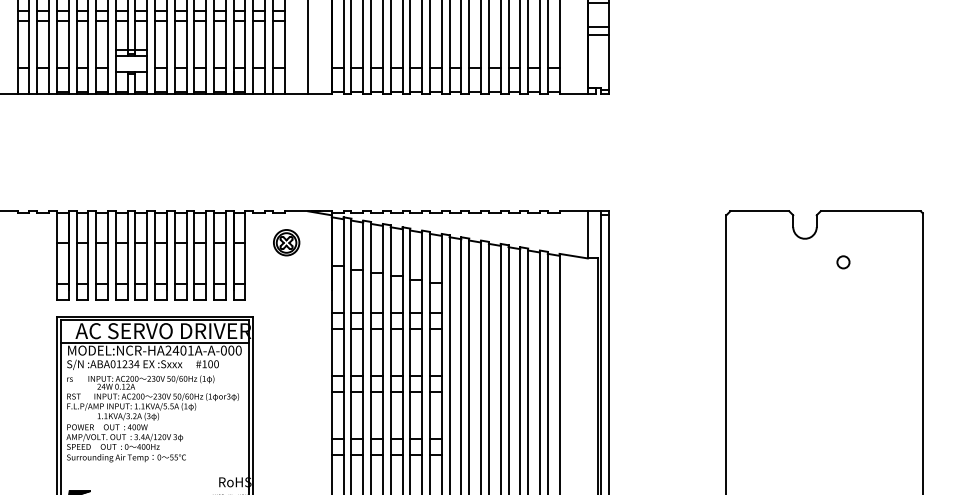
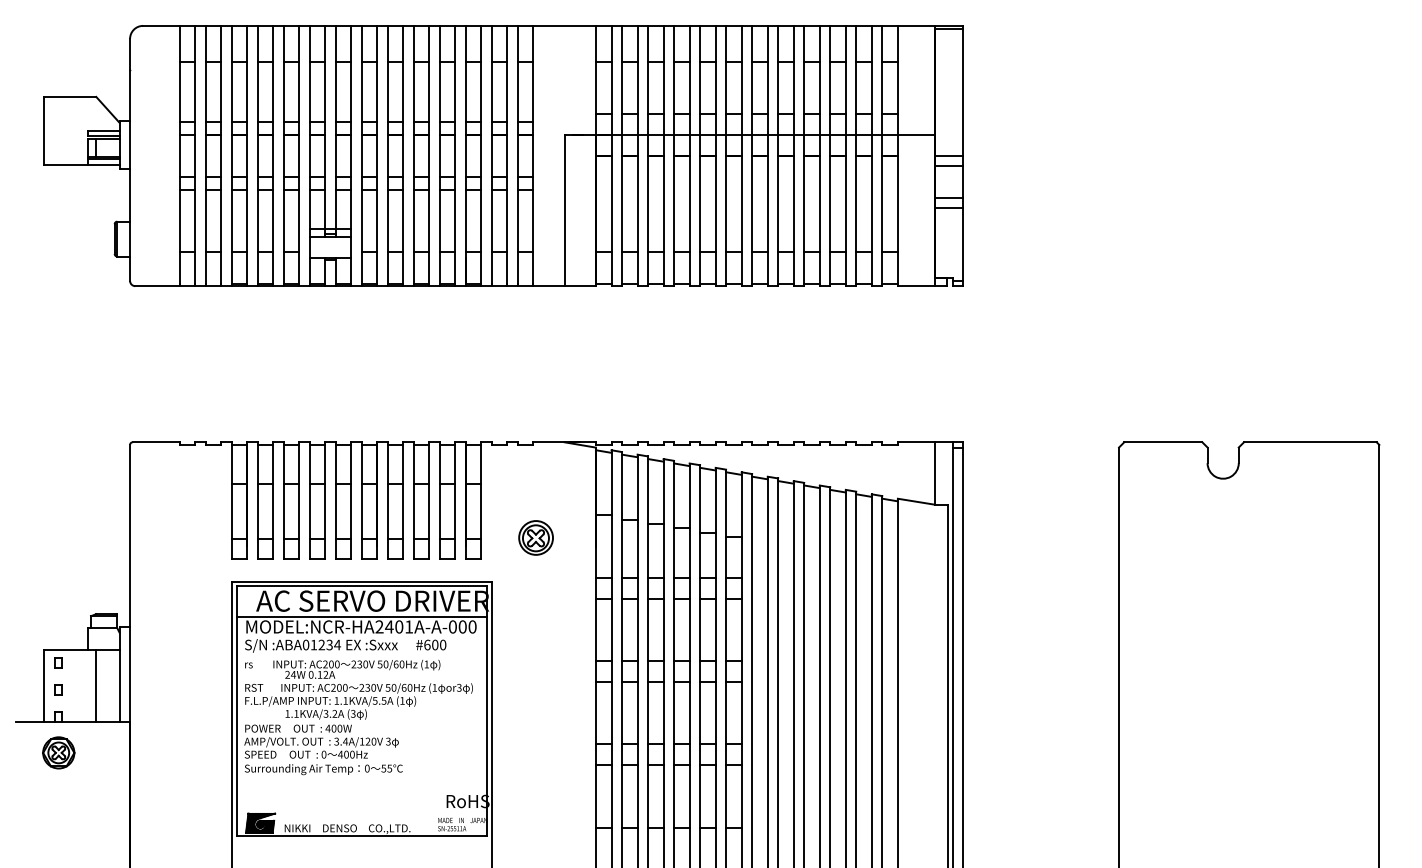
part: (286, 242) -> (535, 537), moved
circle: (843, 261) -> (1274, 509), removed
text: (204, 363) -> (427, 644), #100 -> #600

